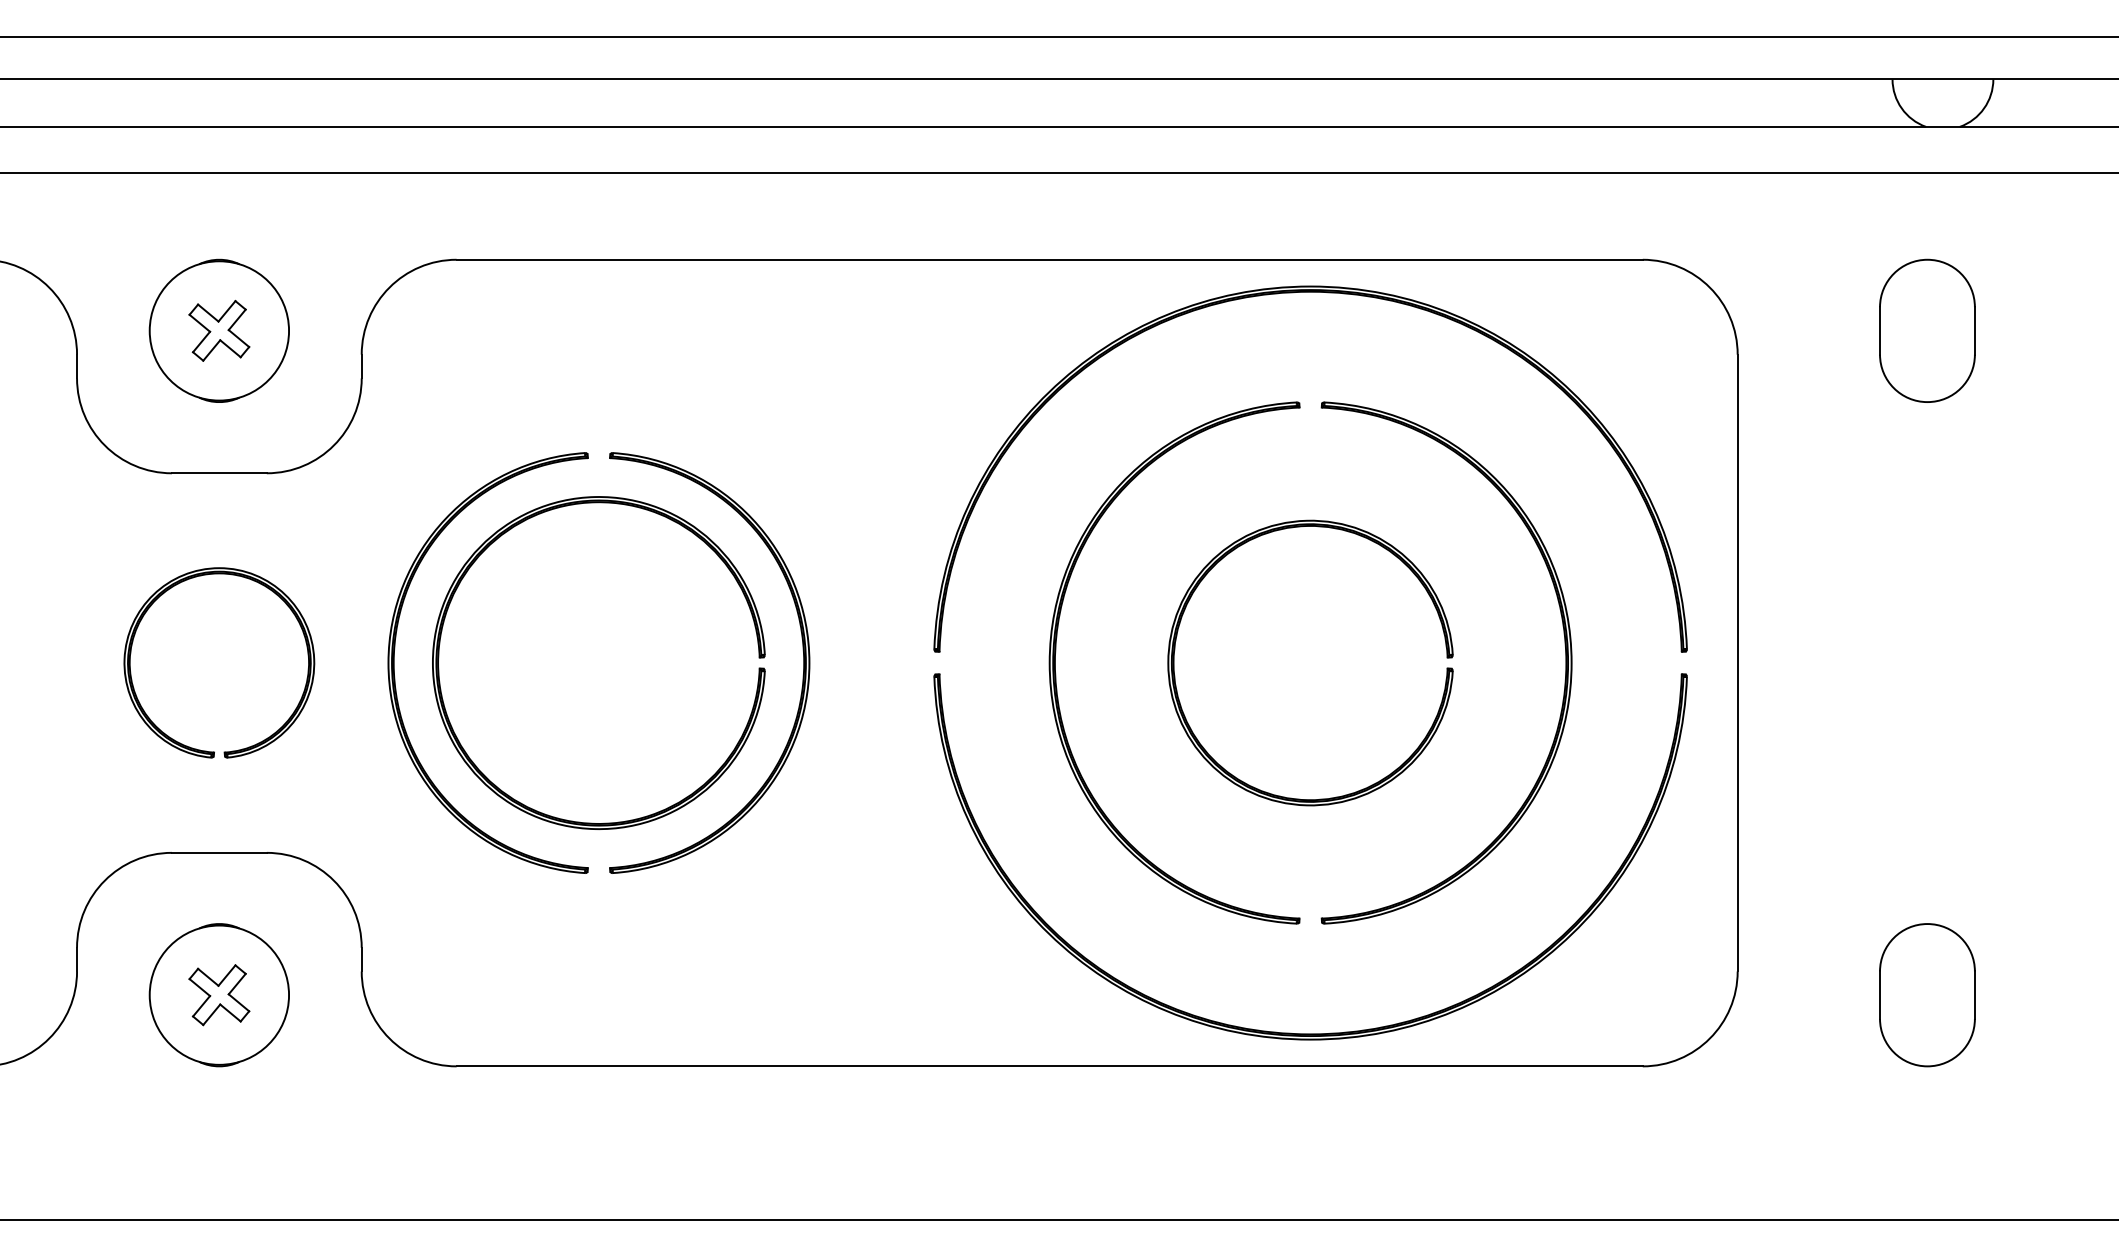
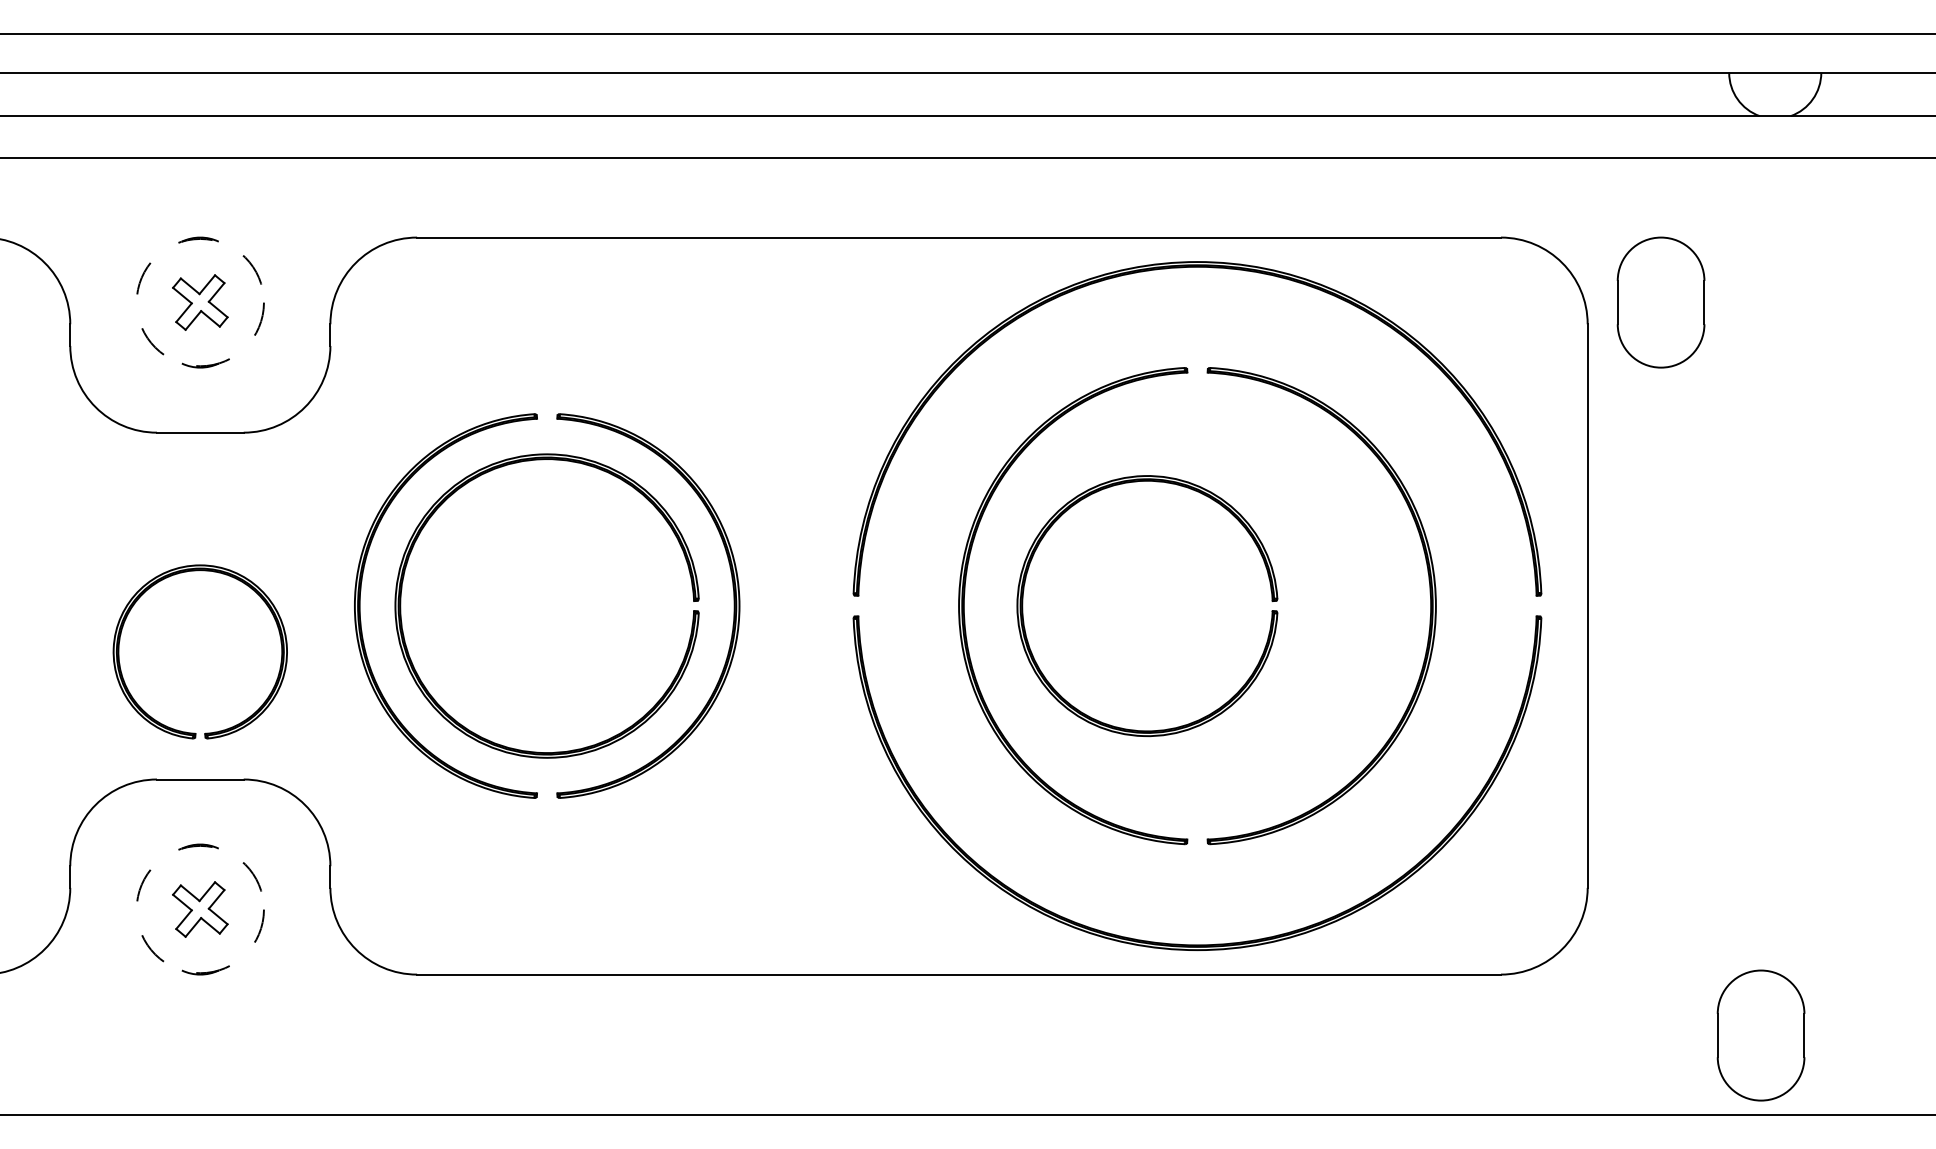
circle: (218, 330) -> (199, 302), solid -> dashed
part: (1926, 330) -> (1660, 302), moved
part: (145, 615) -> (132, 608), moved
part: (1322, 798) -> (1158, 729), moved
circle: (218, 995) -> (199, 909), solid -> dashed
part: (1926, 995) -> (1760, 1035), moved

